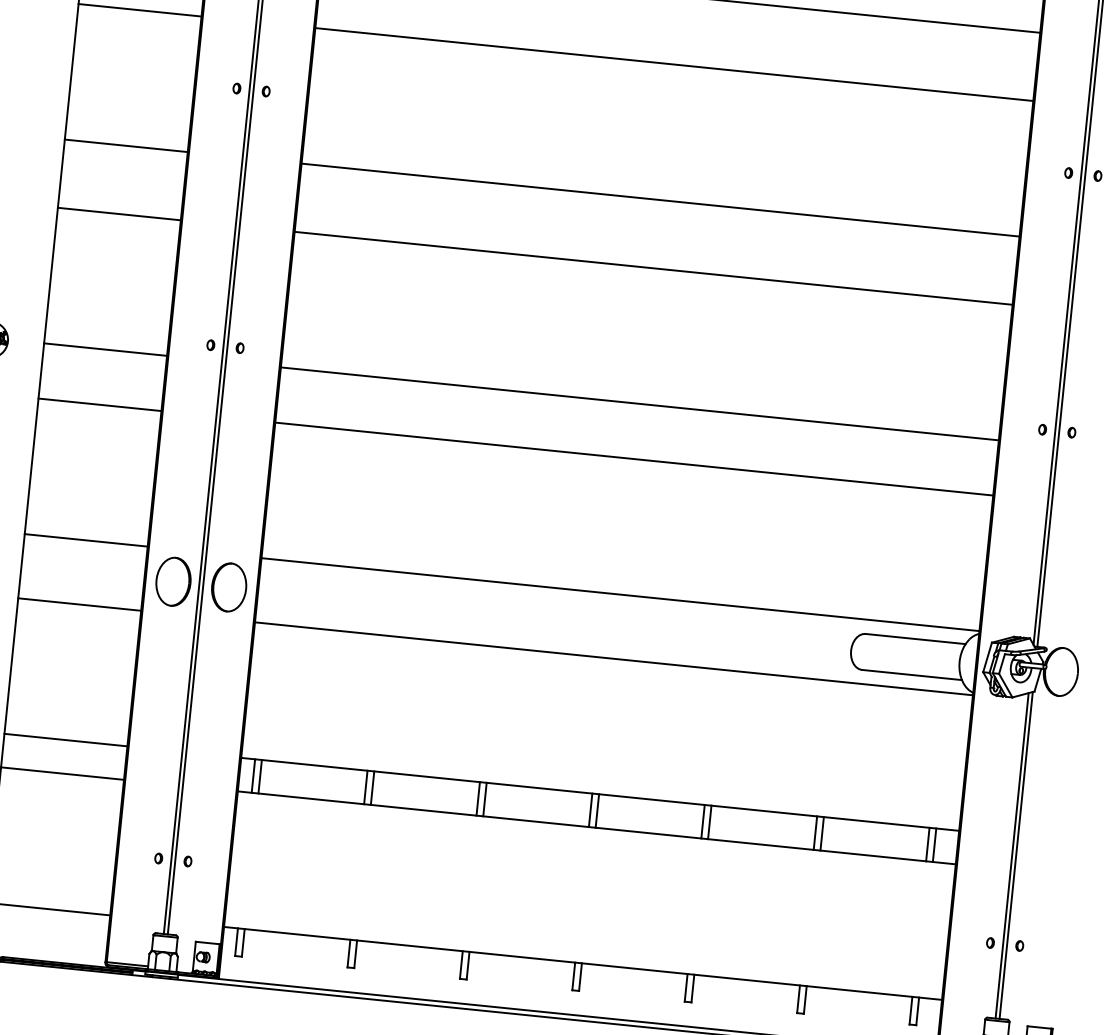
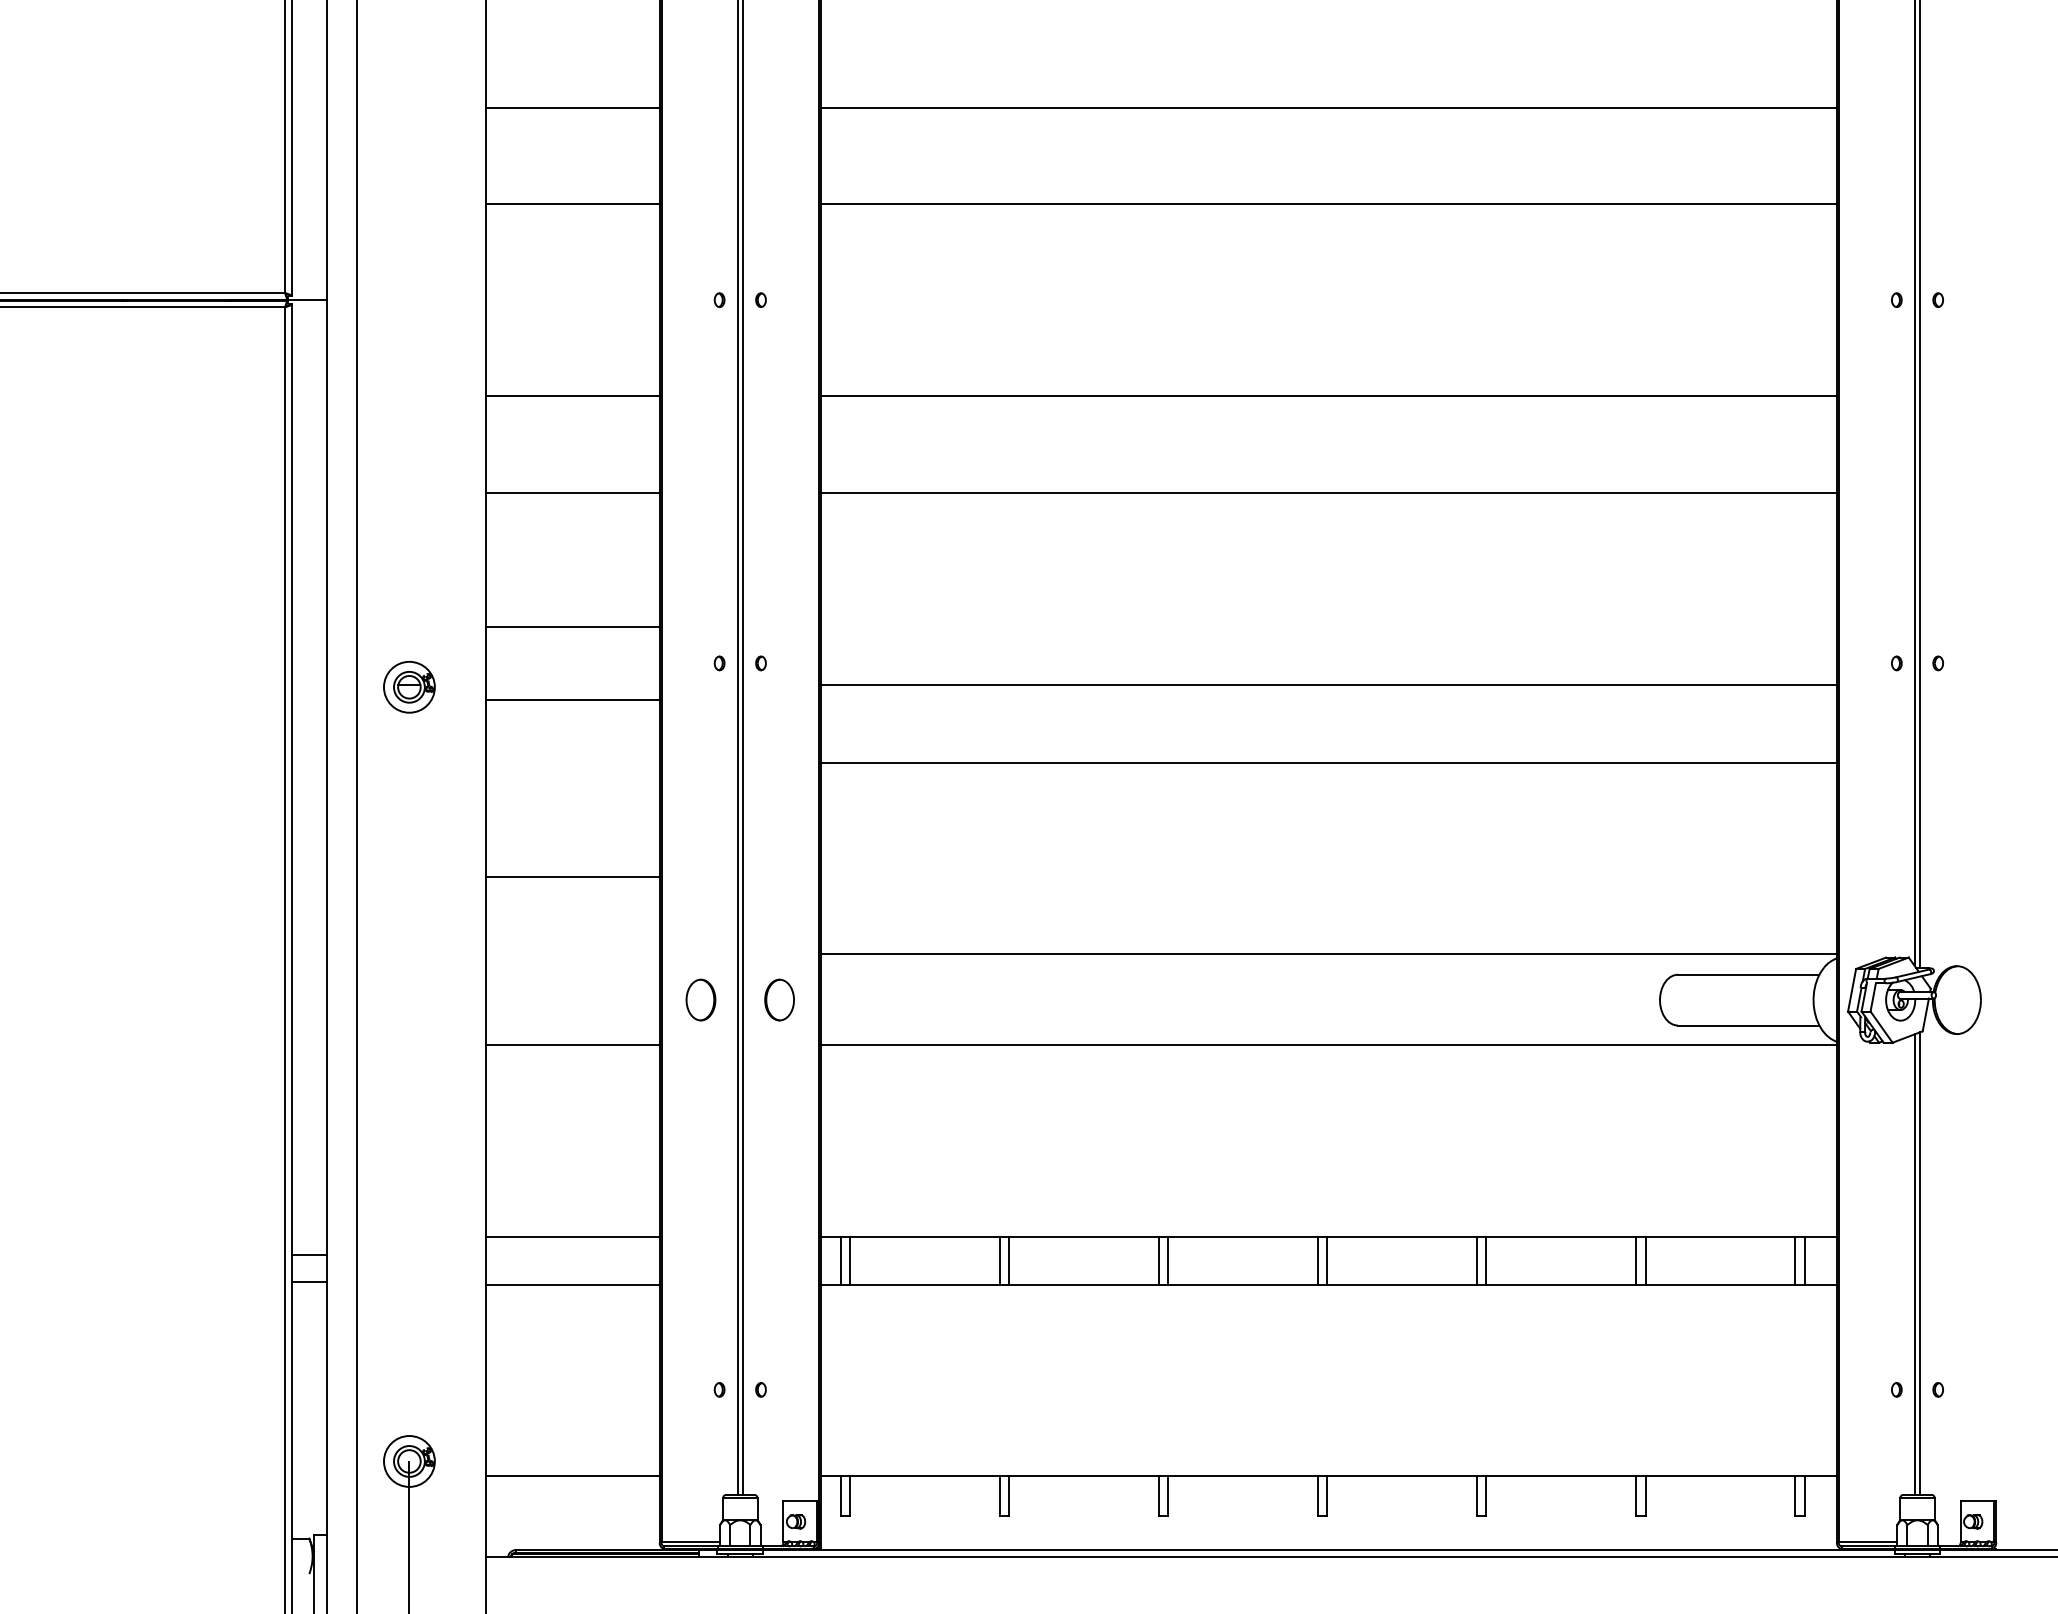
line: (105, 349) -> (572, 626), moved
line: (99, 404) -> (572, 699), moved
line: (86, 540) -> (572, 877), moved
part: (173, 581) -> (700, 999), size x0.6
part: (229, 587) -> (779, 999), size x0.6

